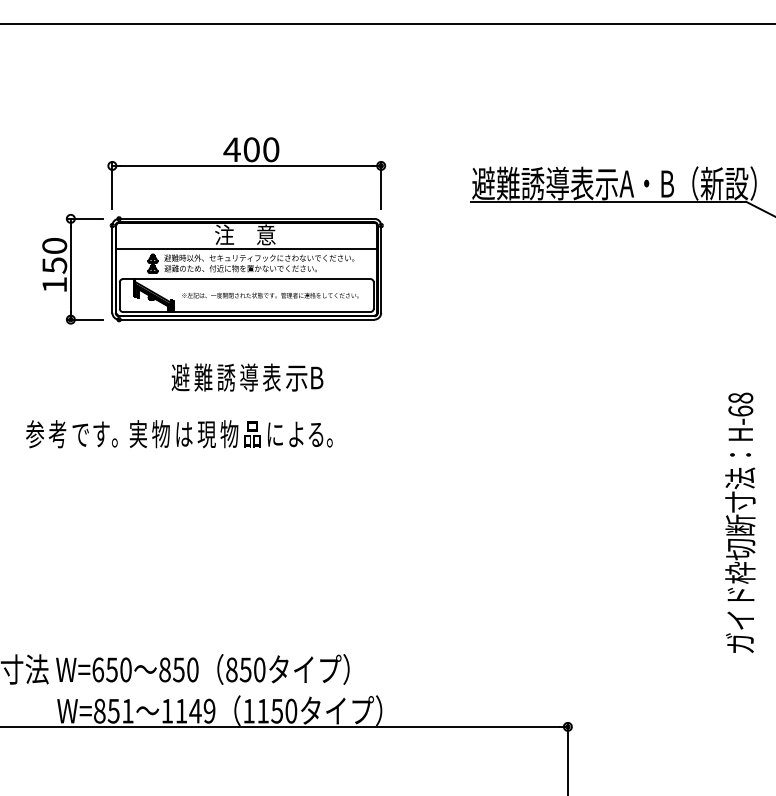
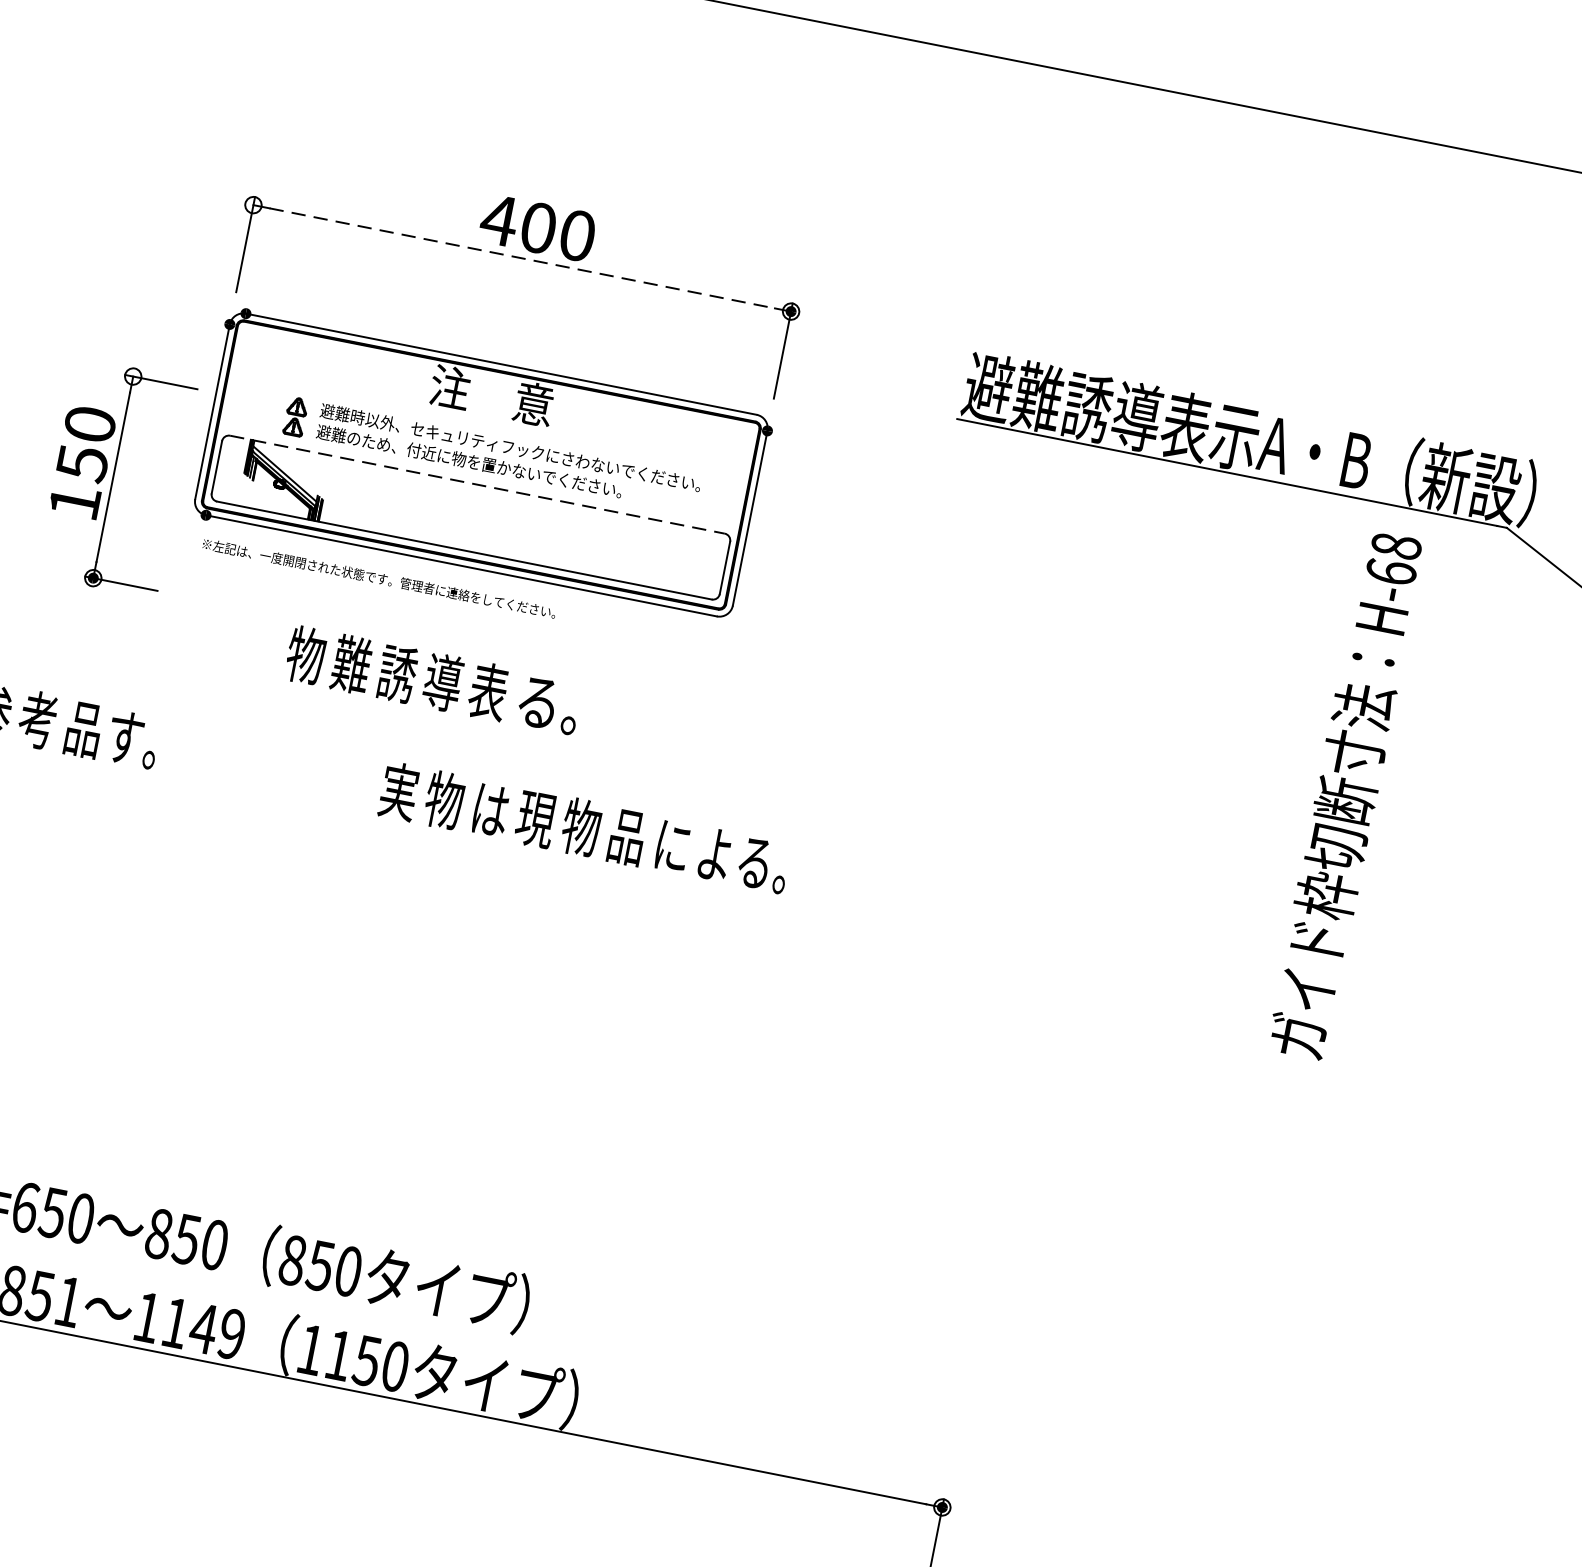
line: (247, 165) -> (523, 257), solid -> dashed
line: (246, 249) -> (488, 425), removed
part: (72, 269) -> (116, 478), moved
line: (246, 279) -> (476, 485), solid -> dashed
text: (270, 295) -> (379, 578), moved
text: (180, 377) -> (305, 655), 避 -> 物
text: (304, 378) -> (553, 706), 示B -> る。
text: (80, 434) -> (83, 729), で -> 品
text: (230, 434) -> (583, 828), moved
text: (740, 522) -> (1346, 794), moved

